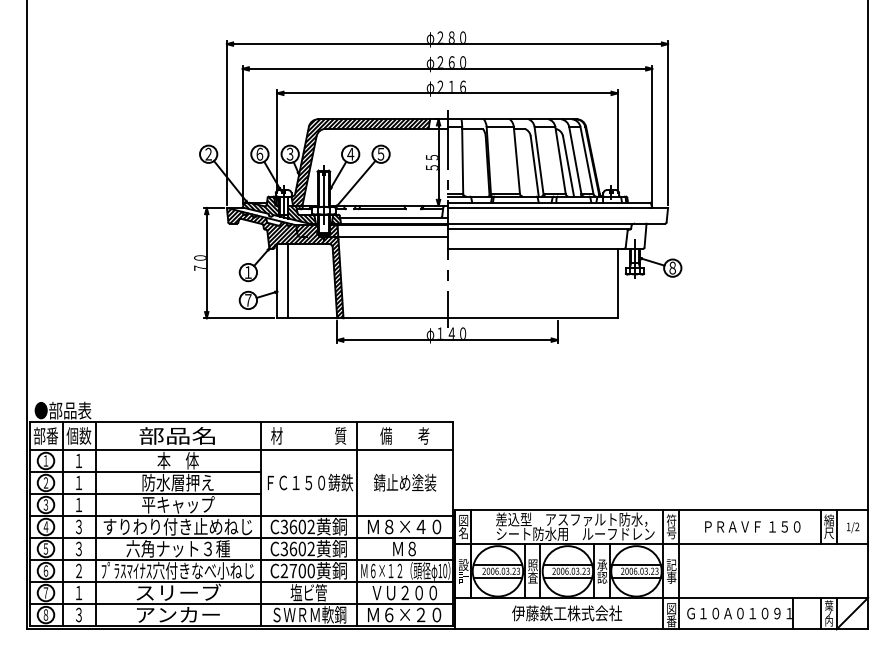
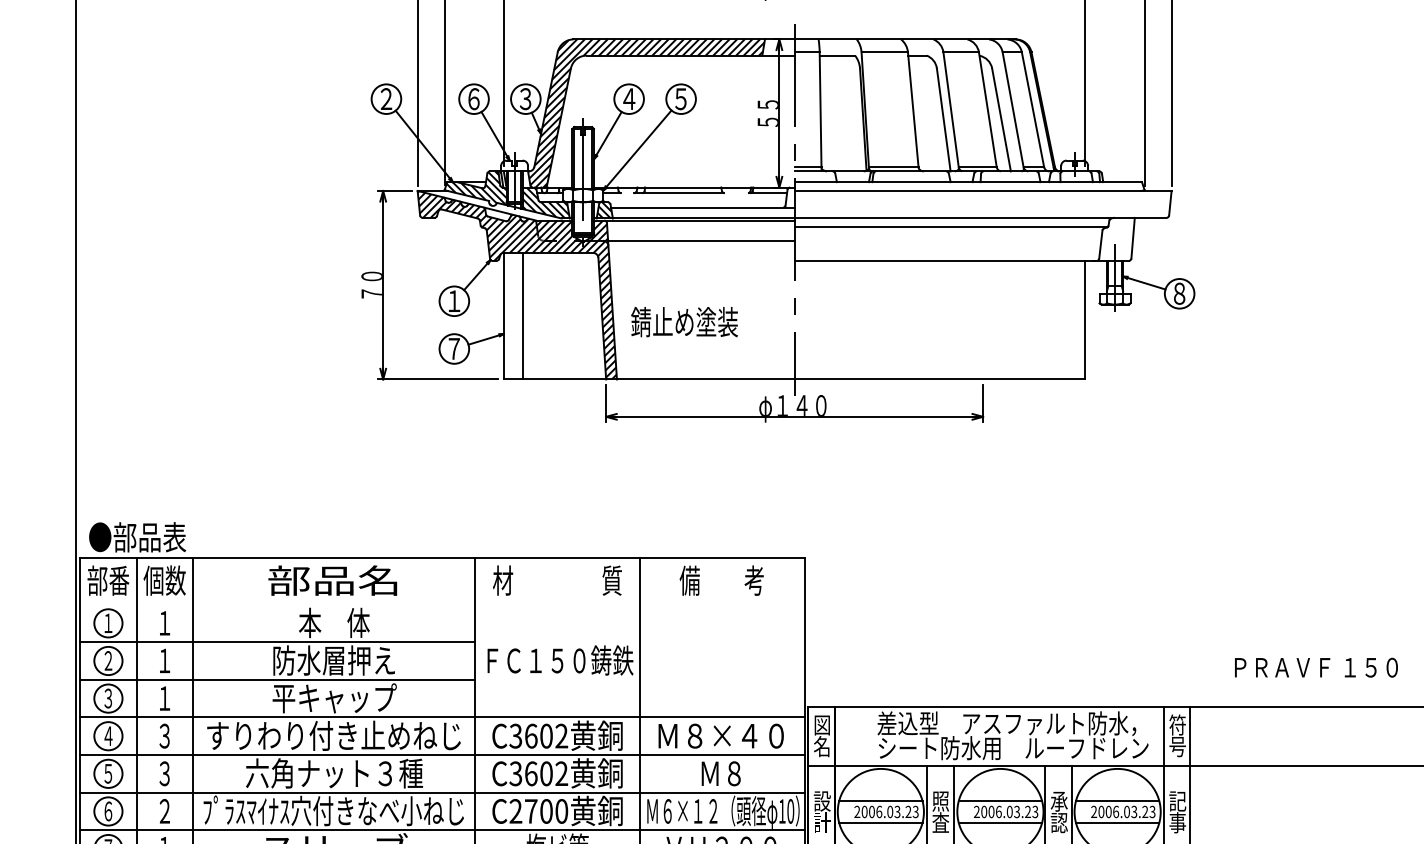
line: (241, 449) -> (442, 603), removed
text: (405, 482) -> (685, 321), moved
text: (752, 526) -> (1315, 666), moved

